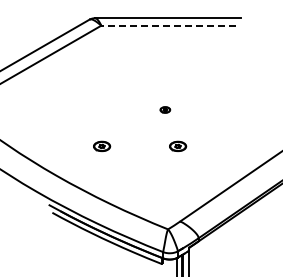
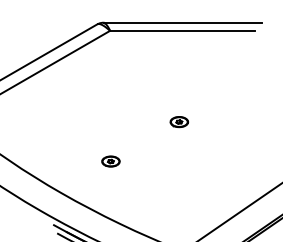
line: (167, 25) -> (181, 30), dashed -> solid
part: (165, 109) -> (179, 121), size x1.67
part: (178, 145) -> (193, 160), removed

